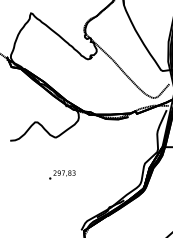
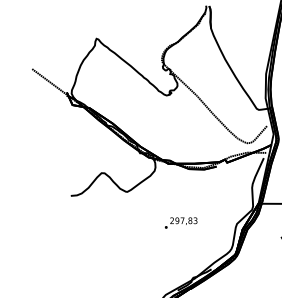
text: (61, 174) -> (180, 222), moved

